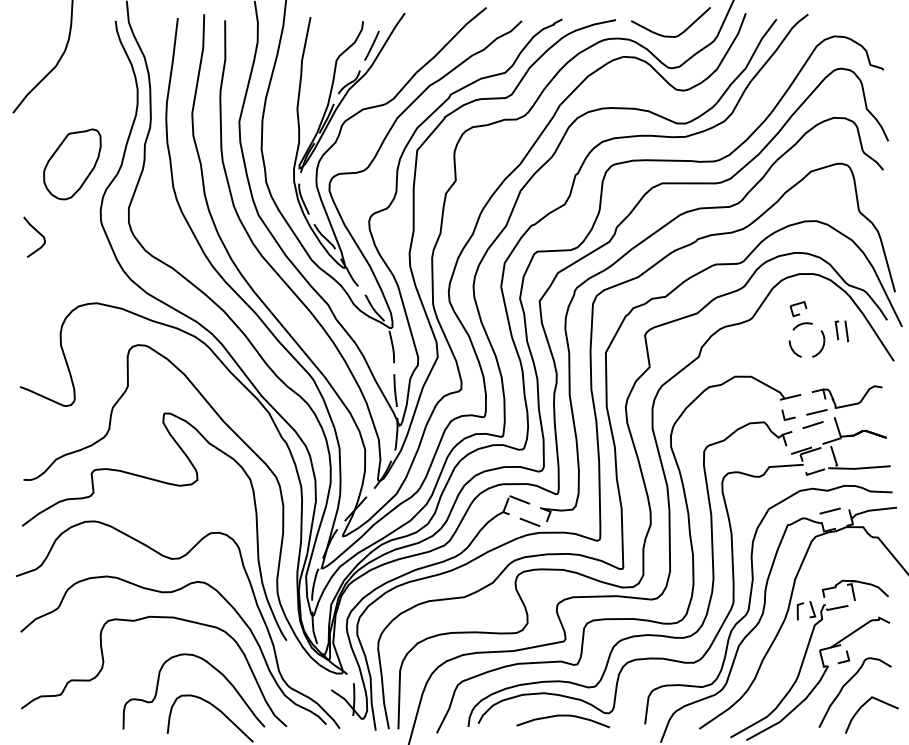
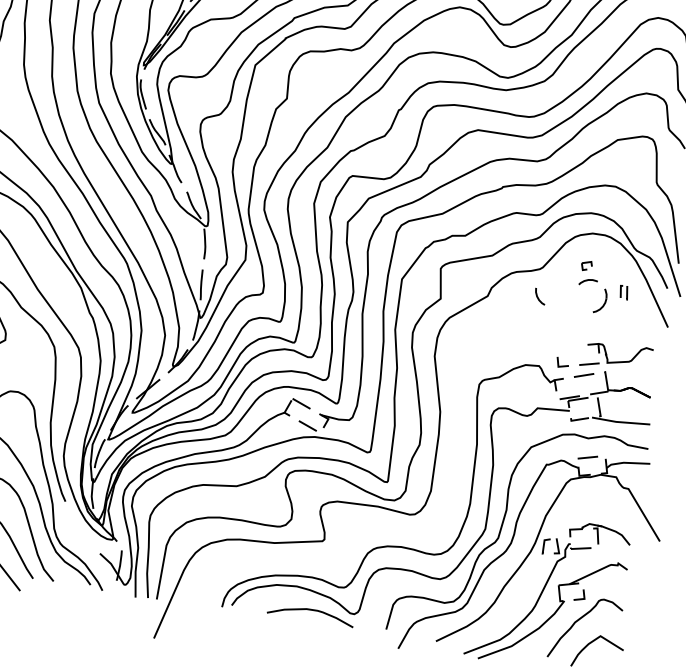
part: (798, 309) -> (586, 266), size x0.7
part: (841, 331) -> (623, 292), size x0.7
curve: (793, 349) -> (538, 296), moved
part: (618, 618) -> (376, 527), removed

